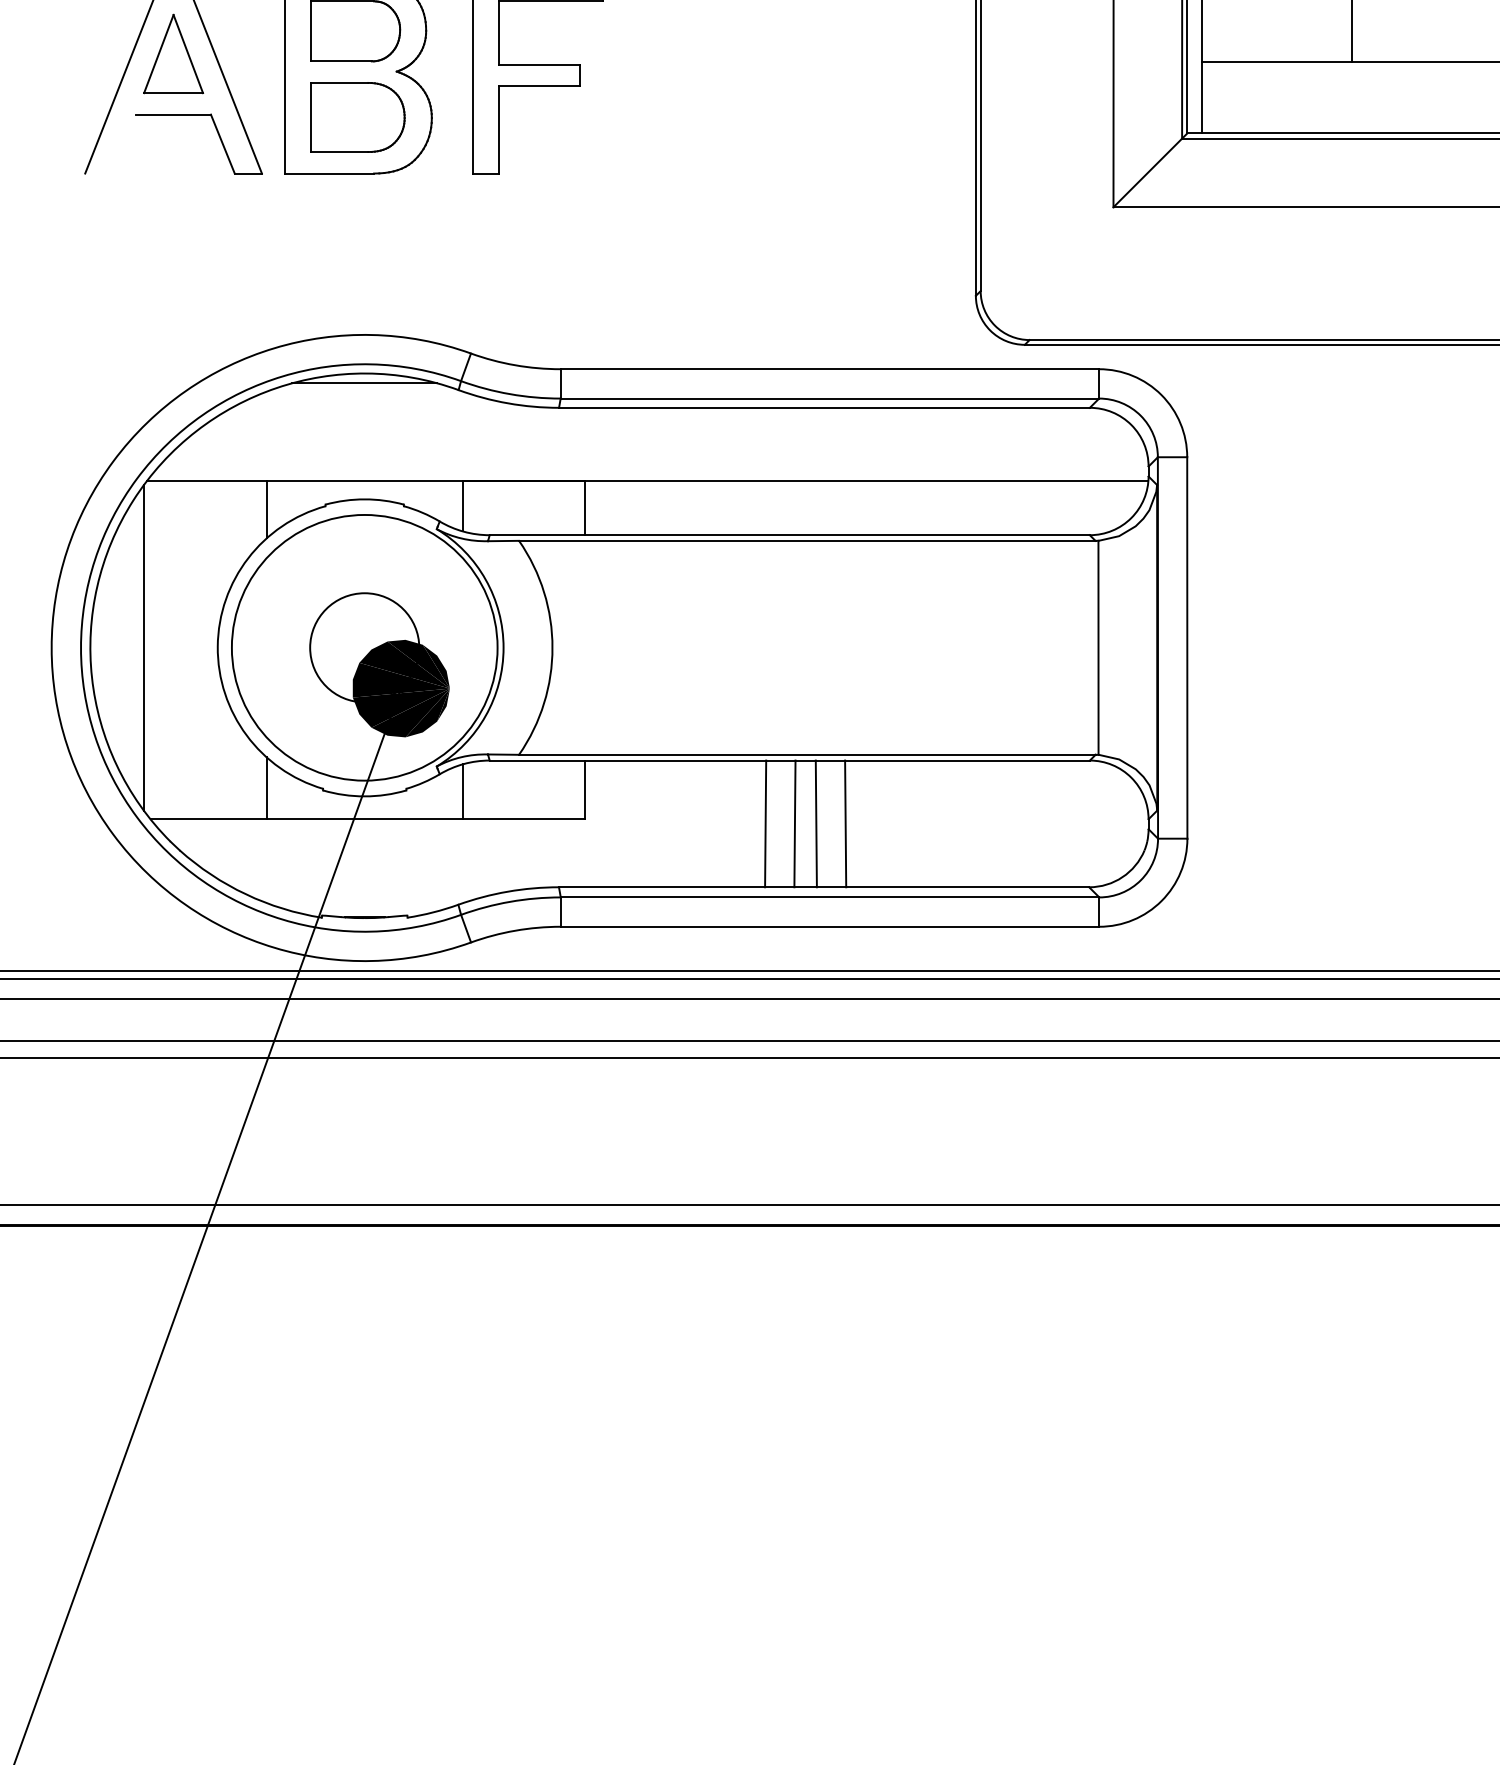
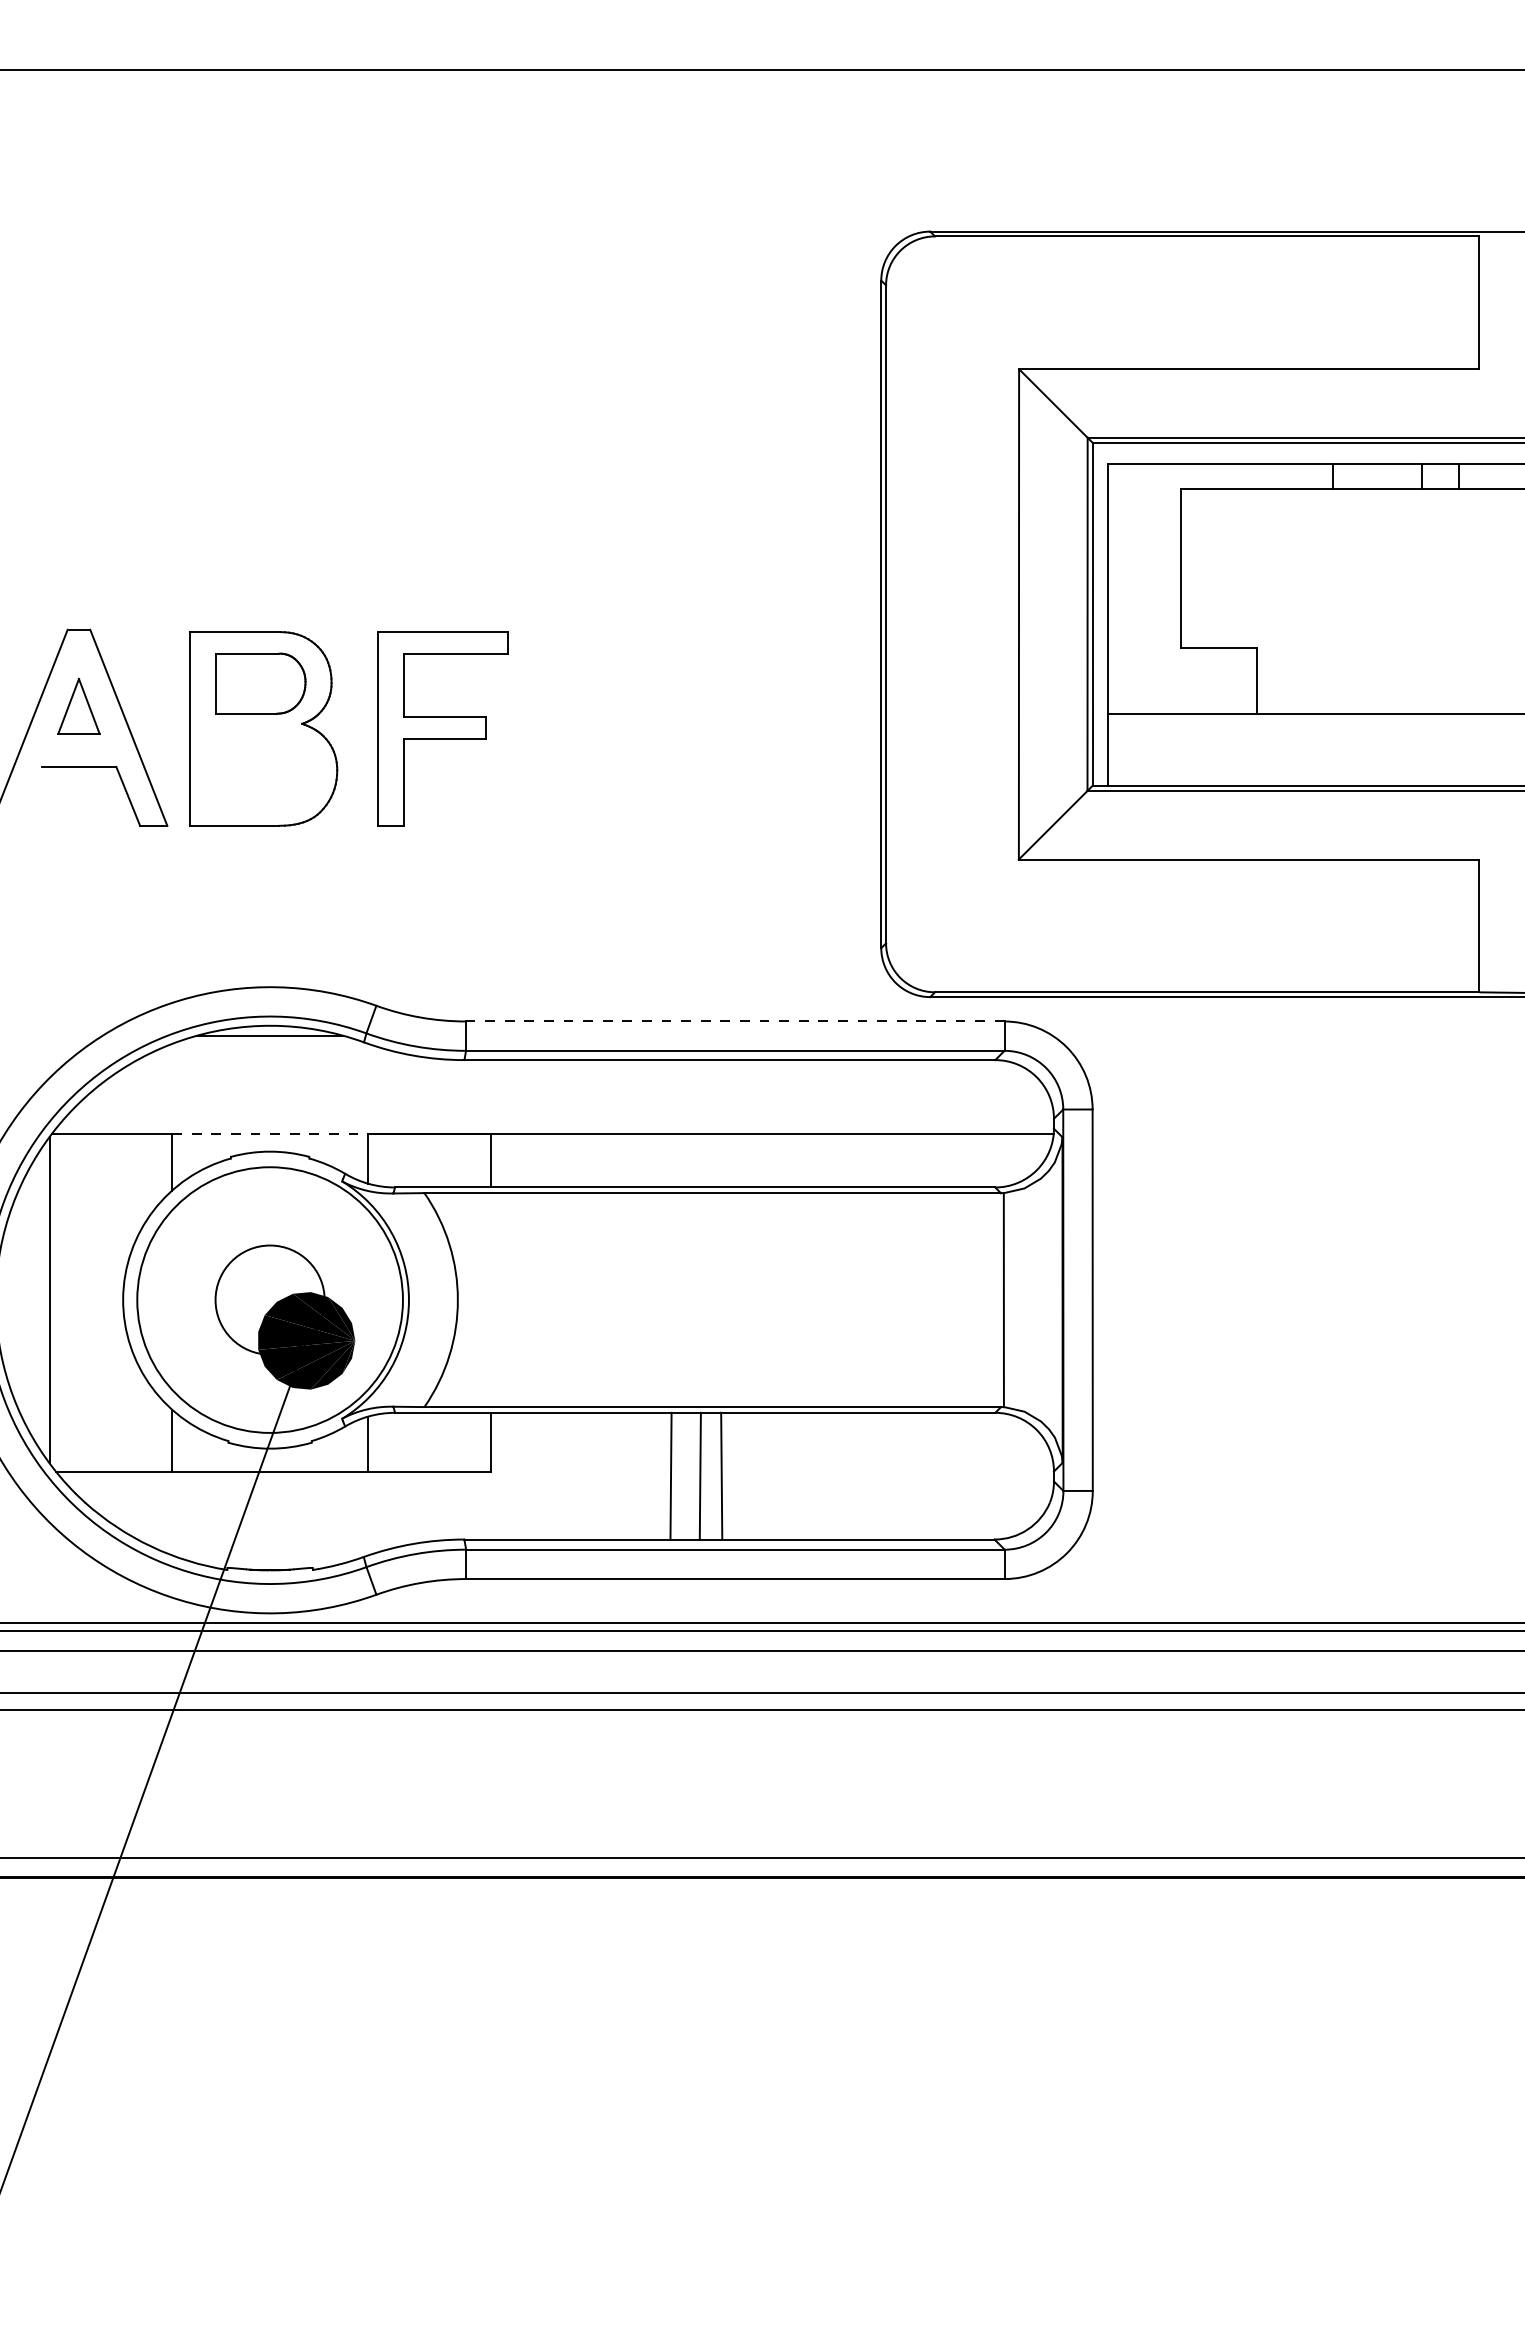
part: (173, 54) -> (78, 706), size x0.7
part: (357, 117) -> (262, 769), removed
line: (829, 369) -> (734, 1021), solid -> dashed
line: (365, 481) -> (270, 1133), solid -> dashed
line: (845, 823) -> (750, 1475), removed

